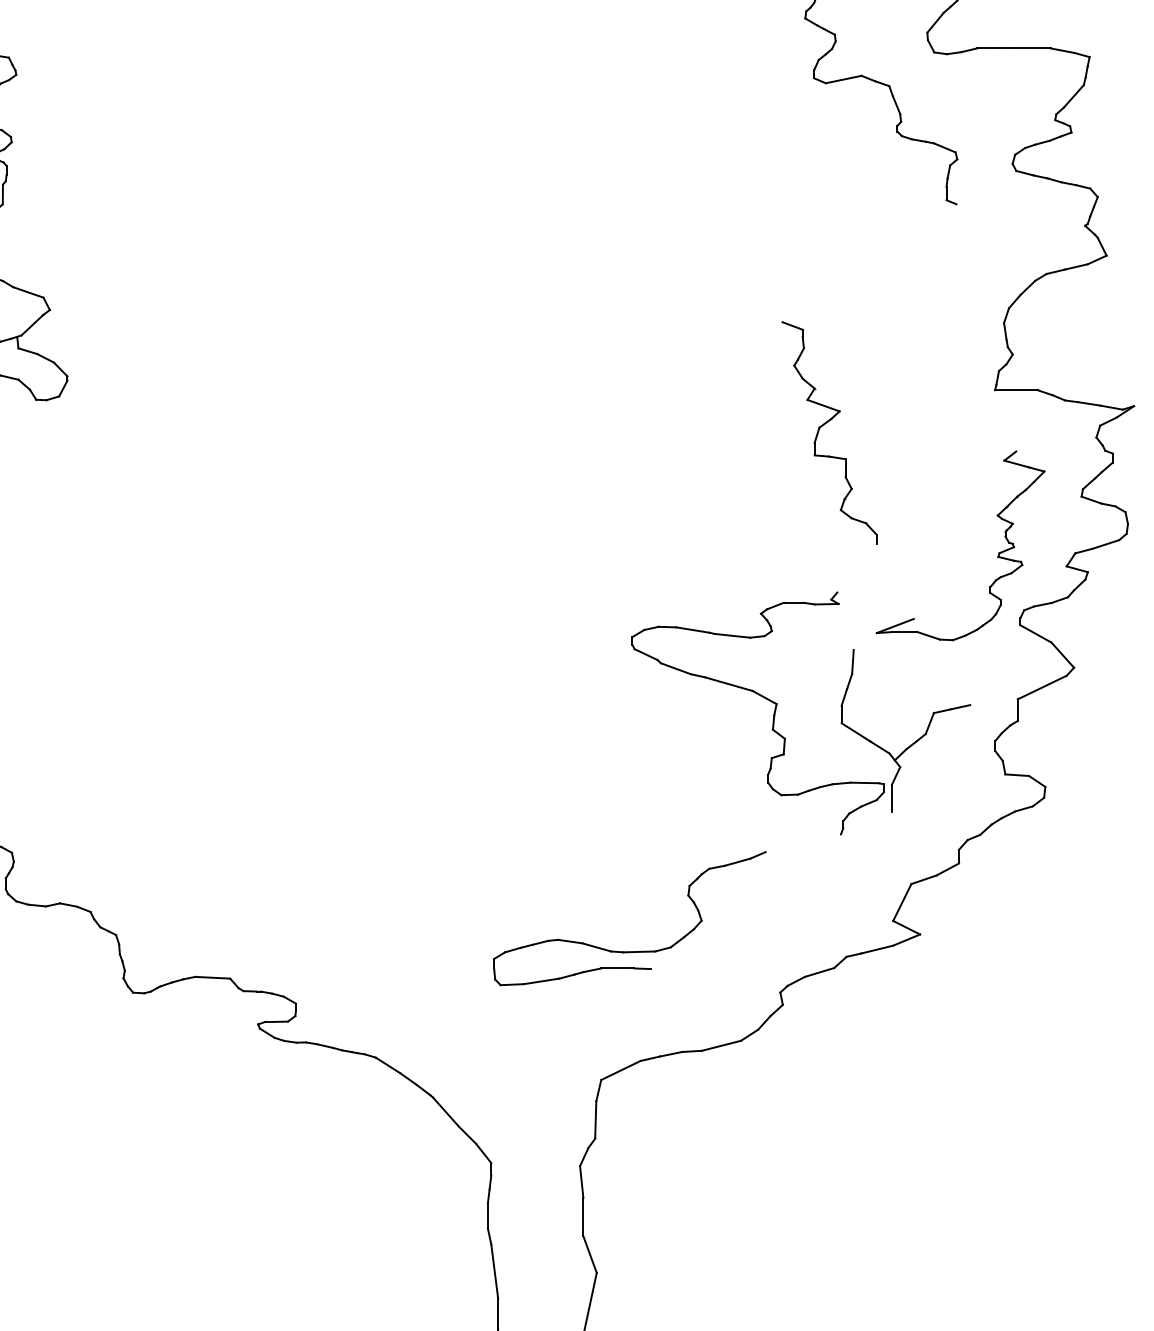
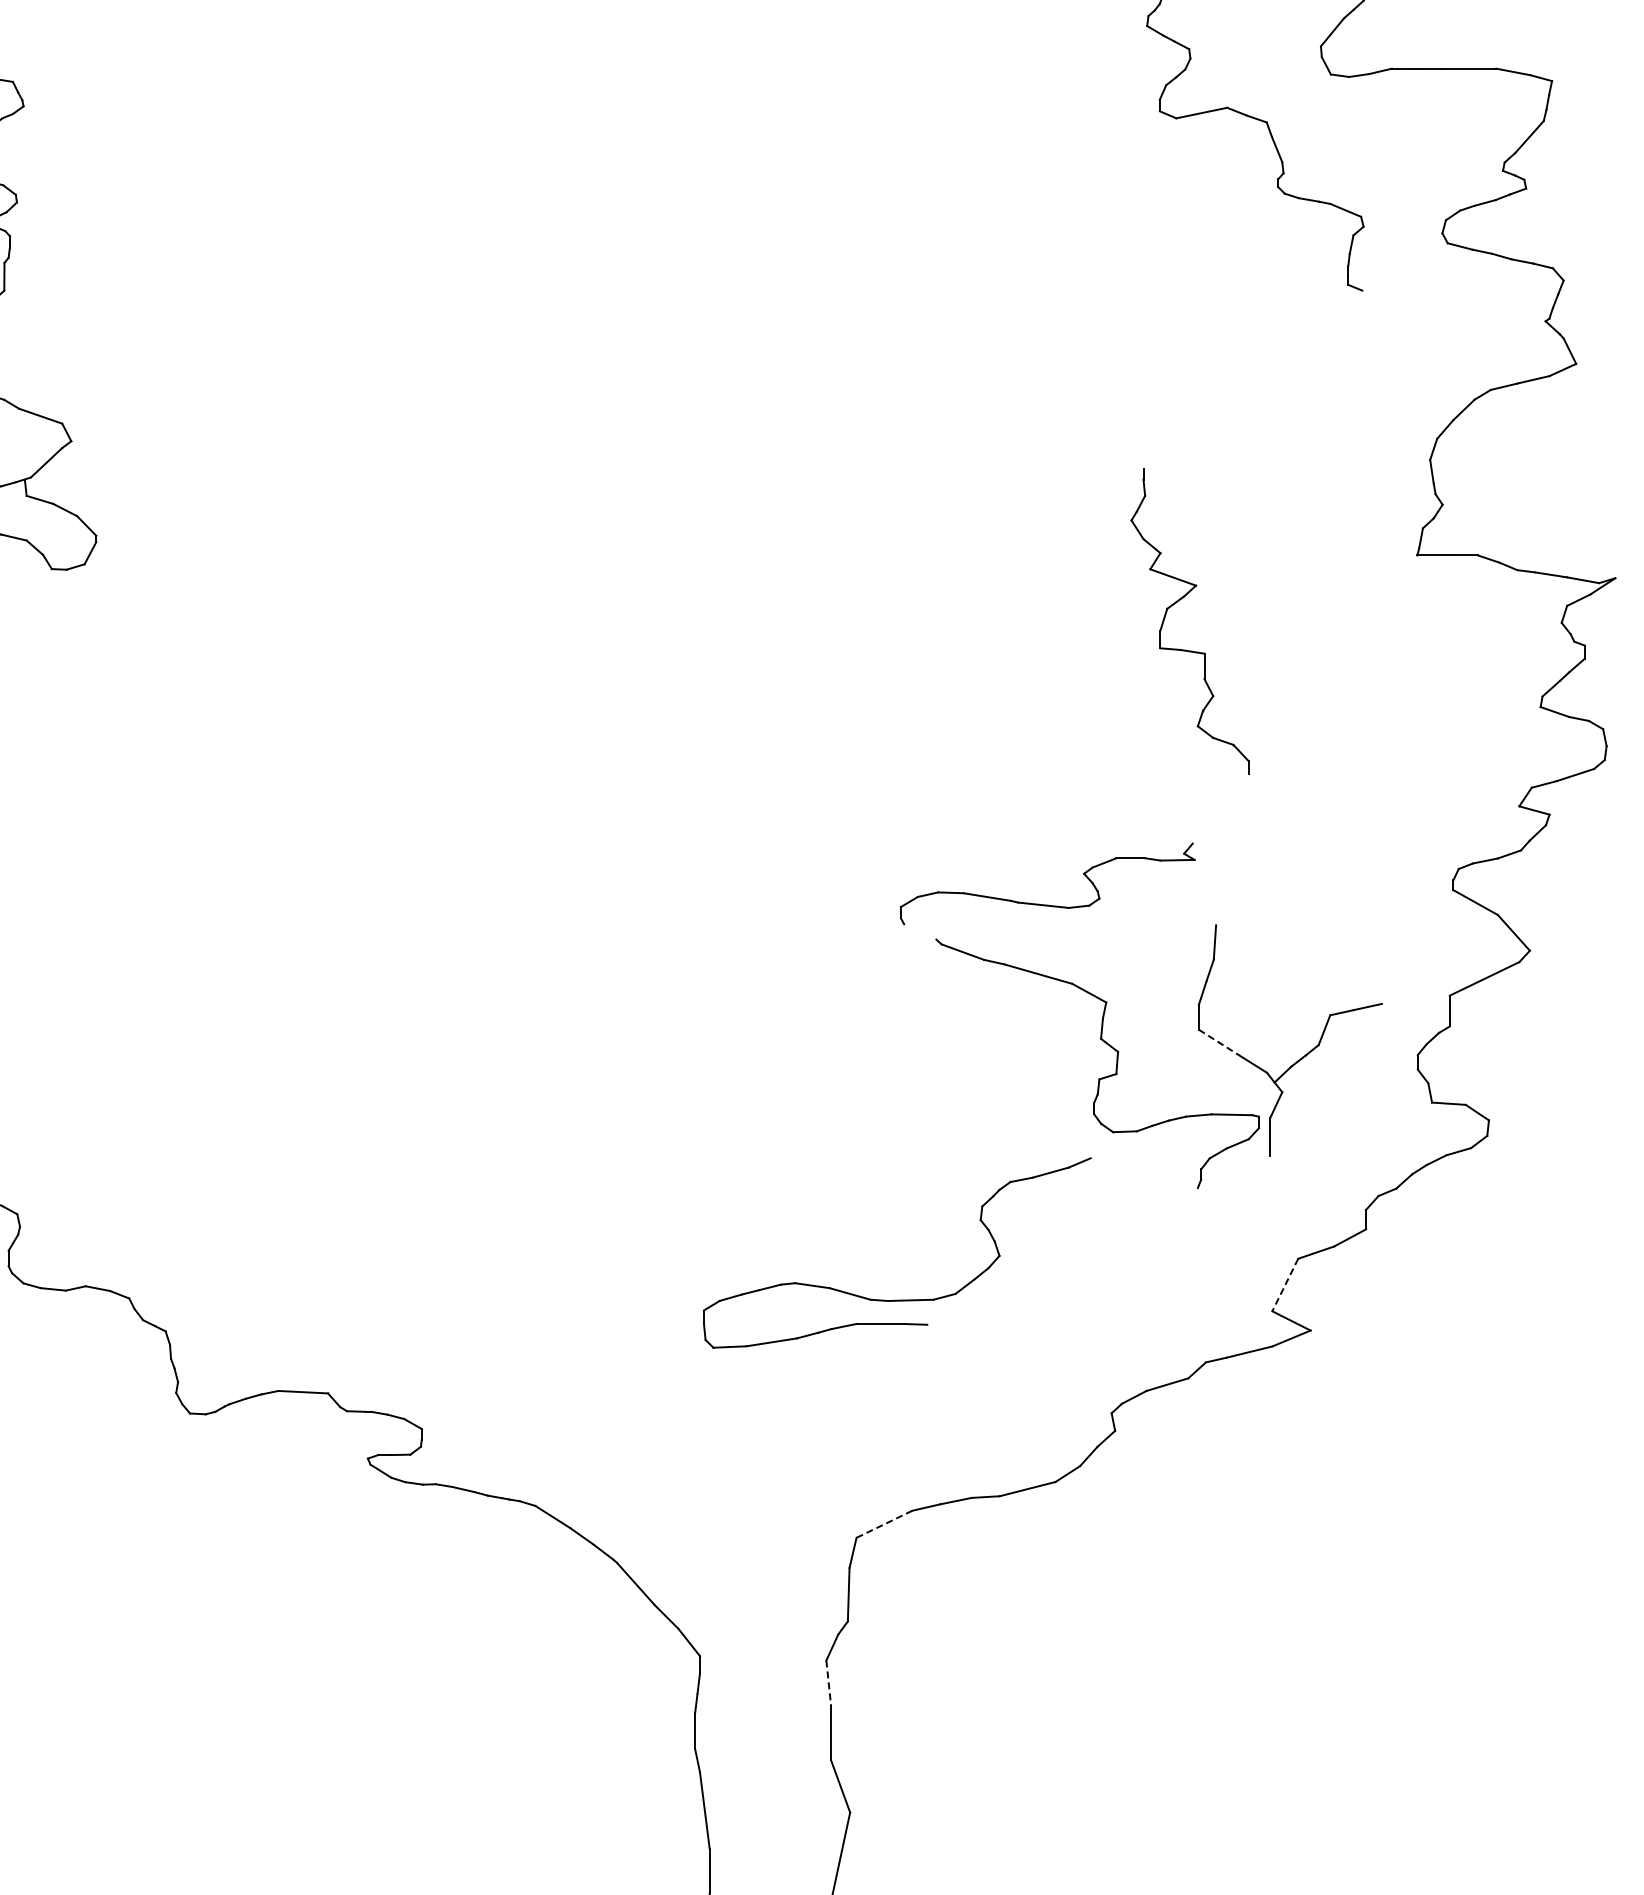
line: (792, 325) -> (1128, 463), removed
part: (997, 555) -> (1421, 790), removed
line: (646, 654) -> (920, 931), removed
line: (856, 732) -> (1219, 1042), solid -> dashed
line: (902, 902) -> (1285, 1285), solid -> dashed
part: (629, 951) -> (896, 1299), moved
line: (620, 1070) -> (884, 1524), solid -> dashed
line: (581, 1182) -> (828, 1683), solid -> dashed

